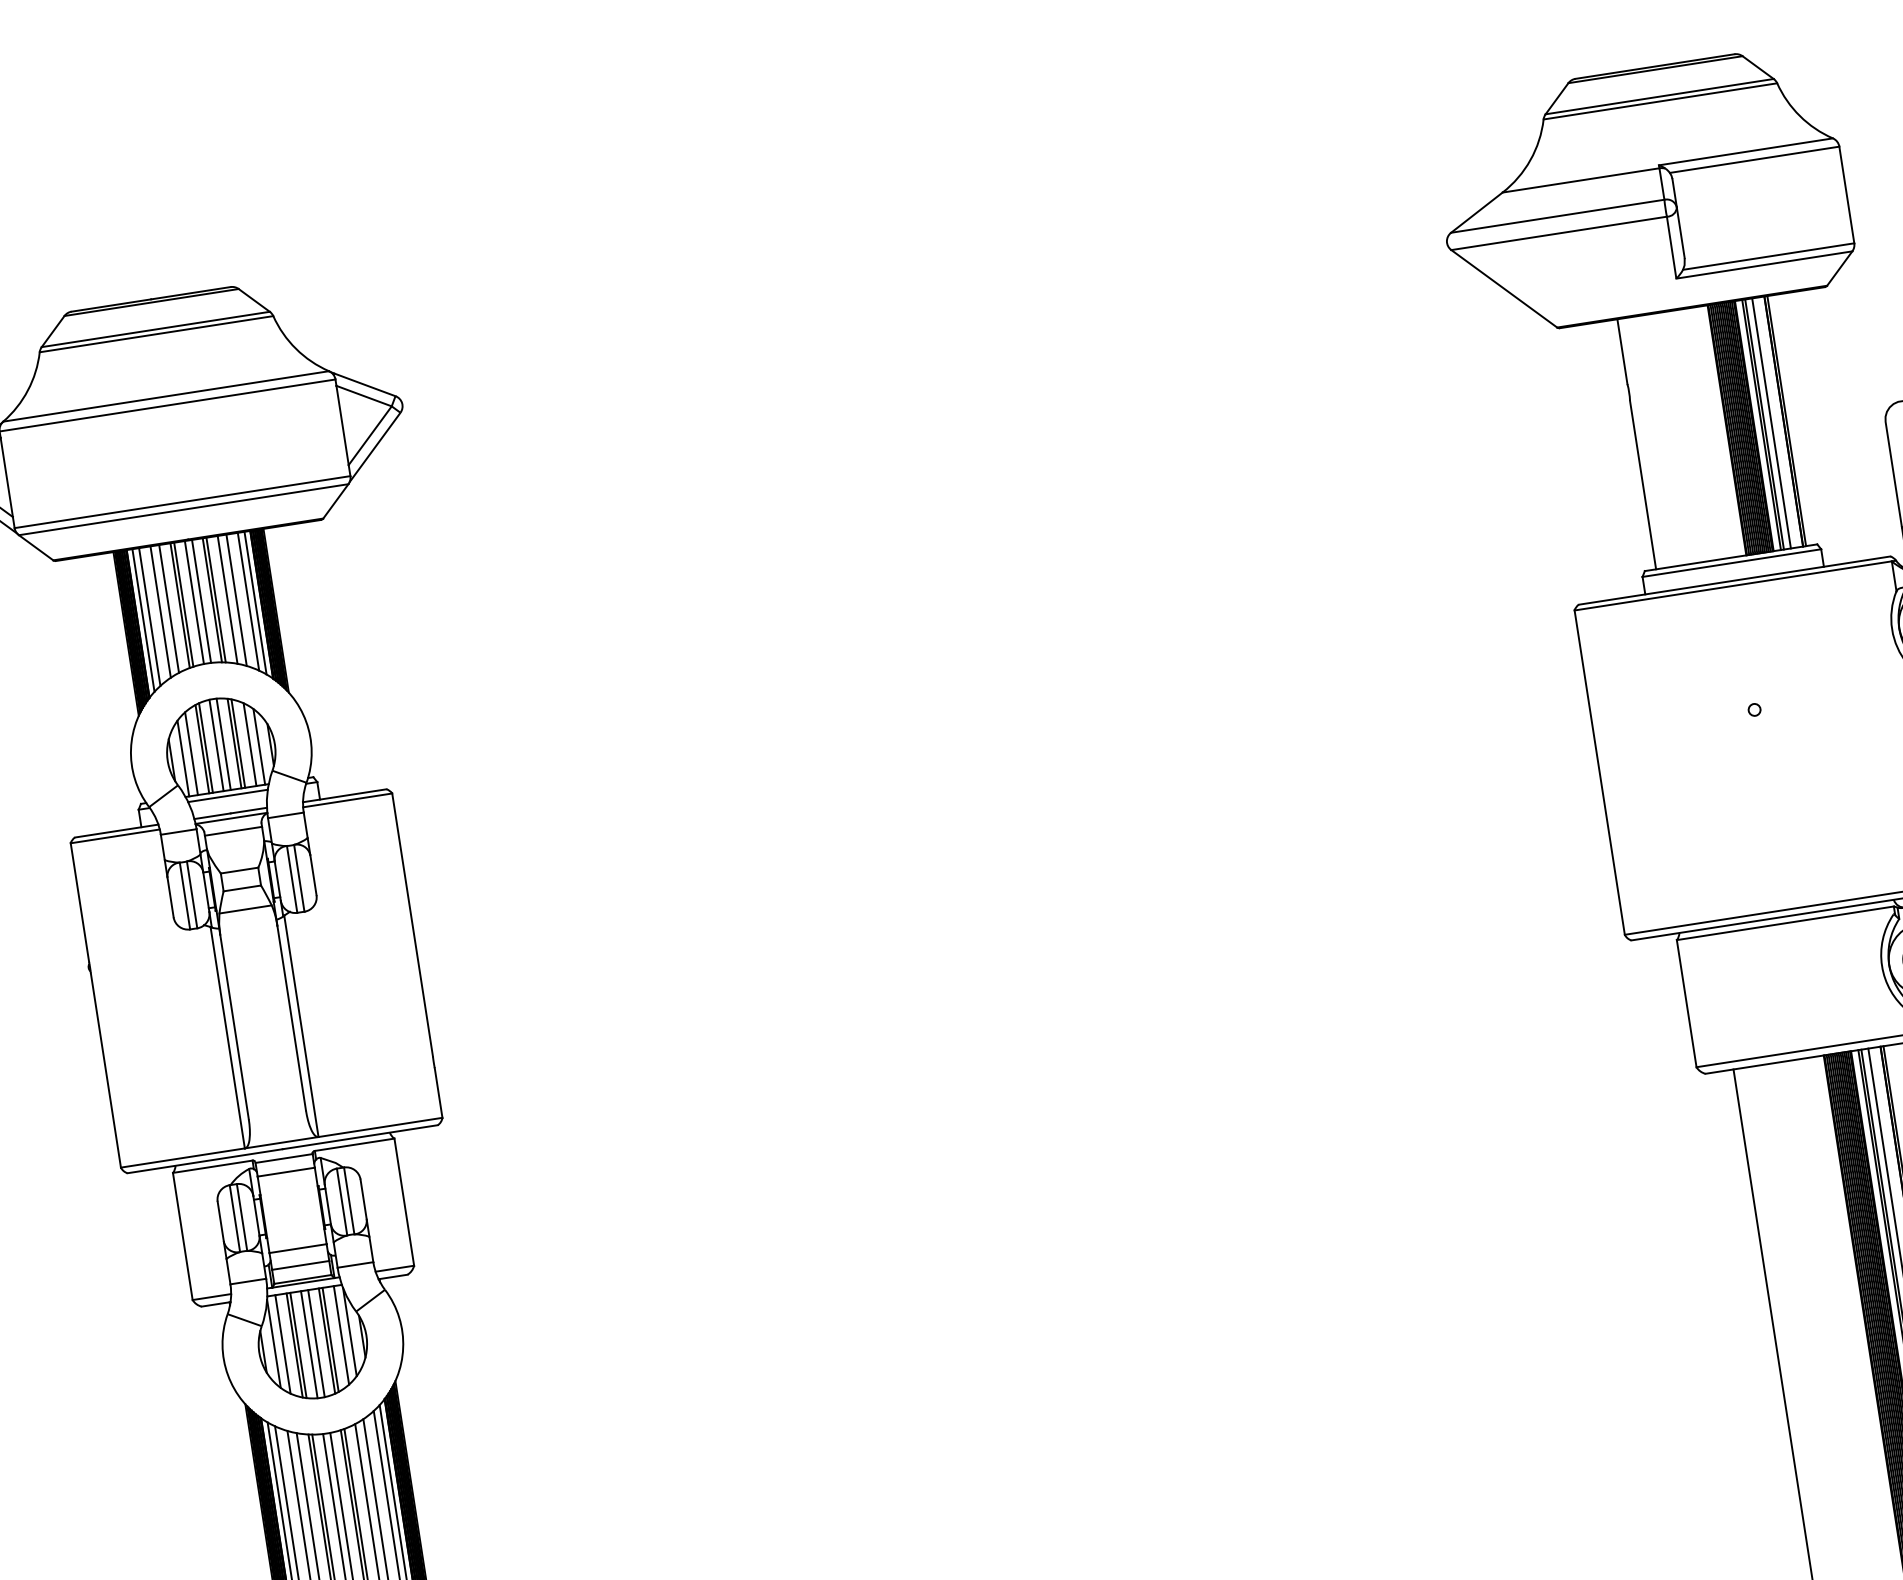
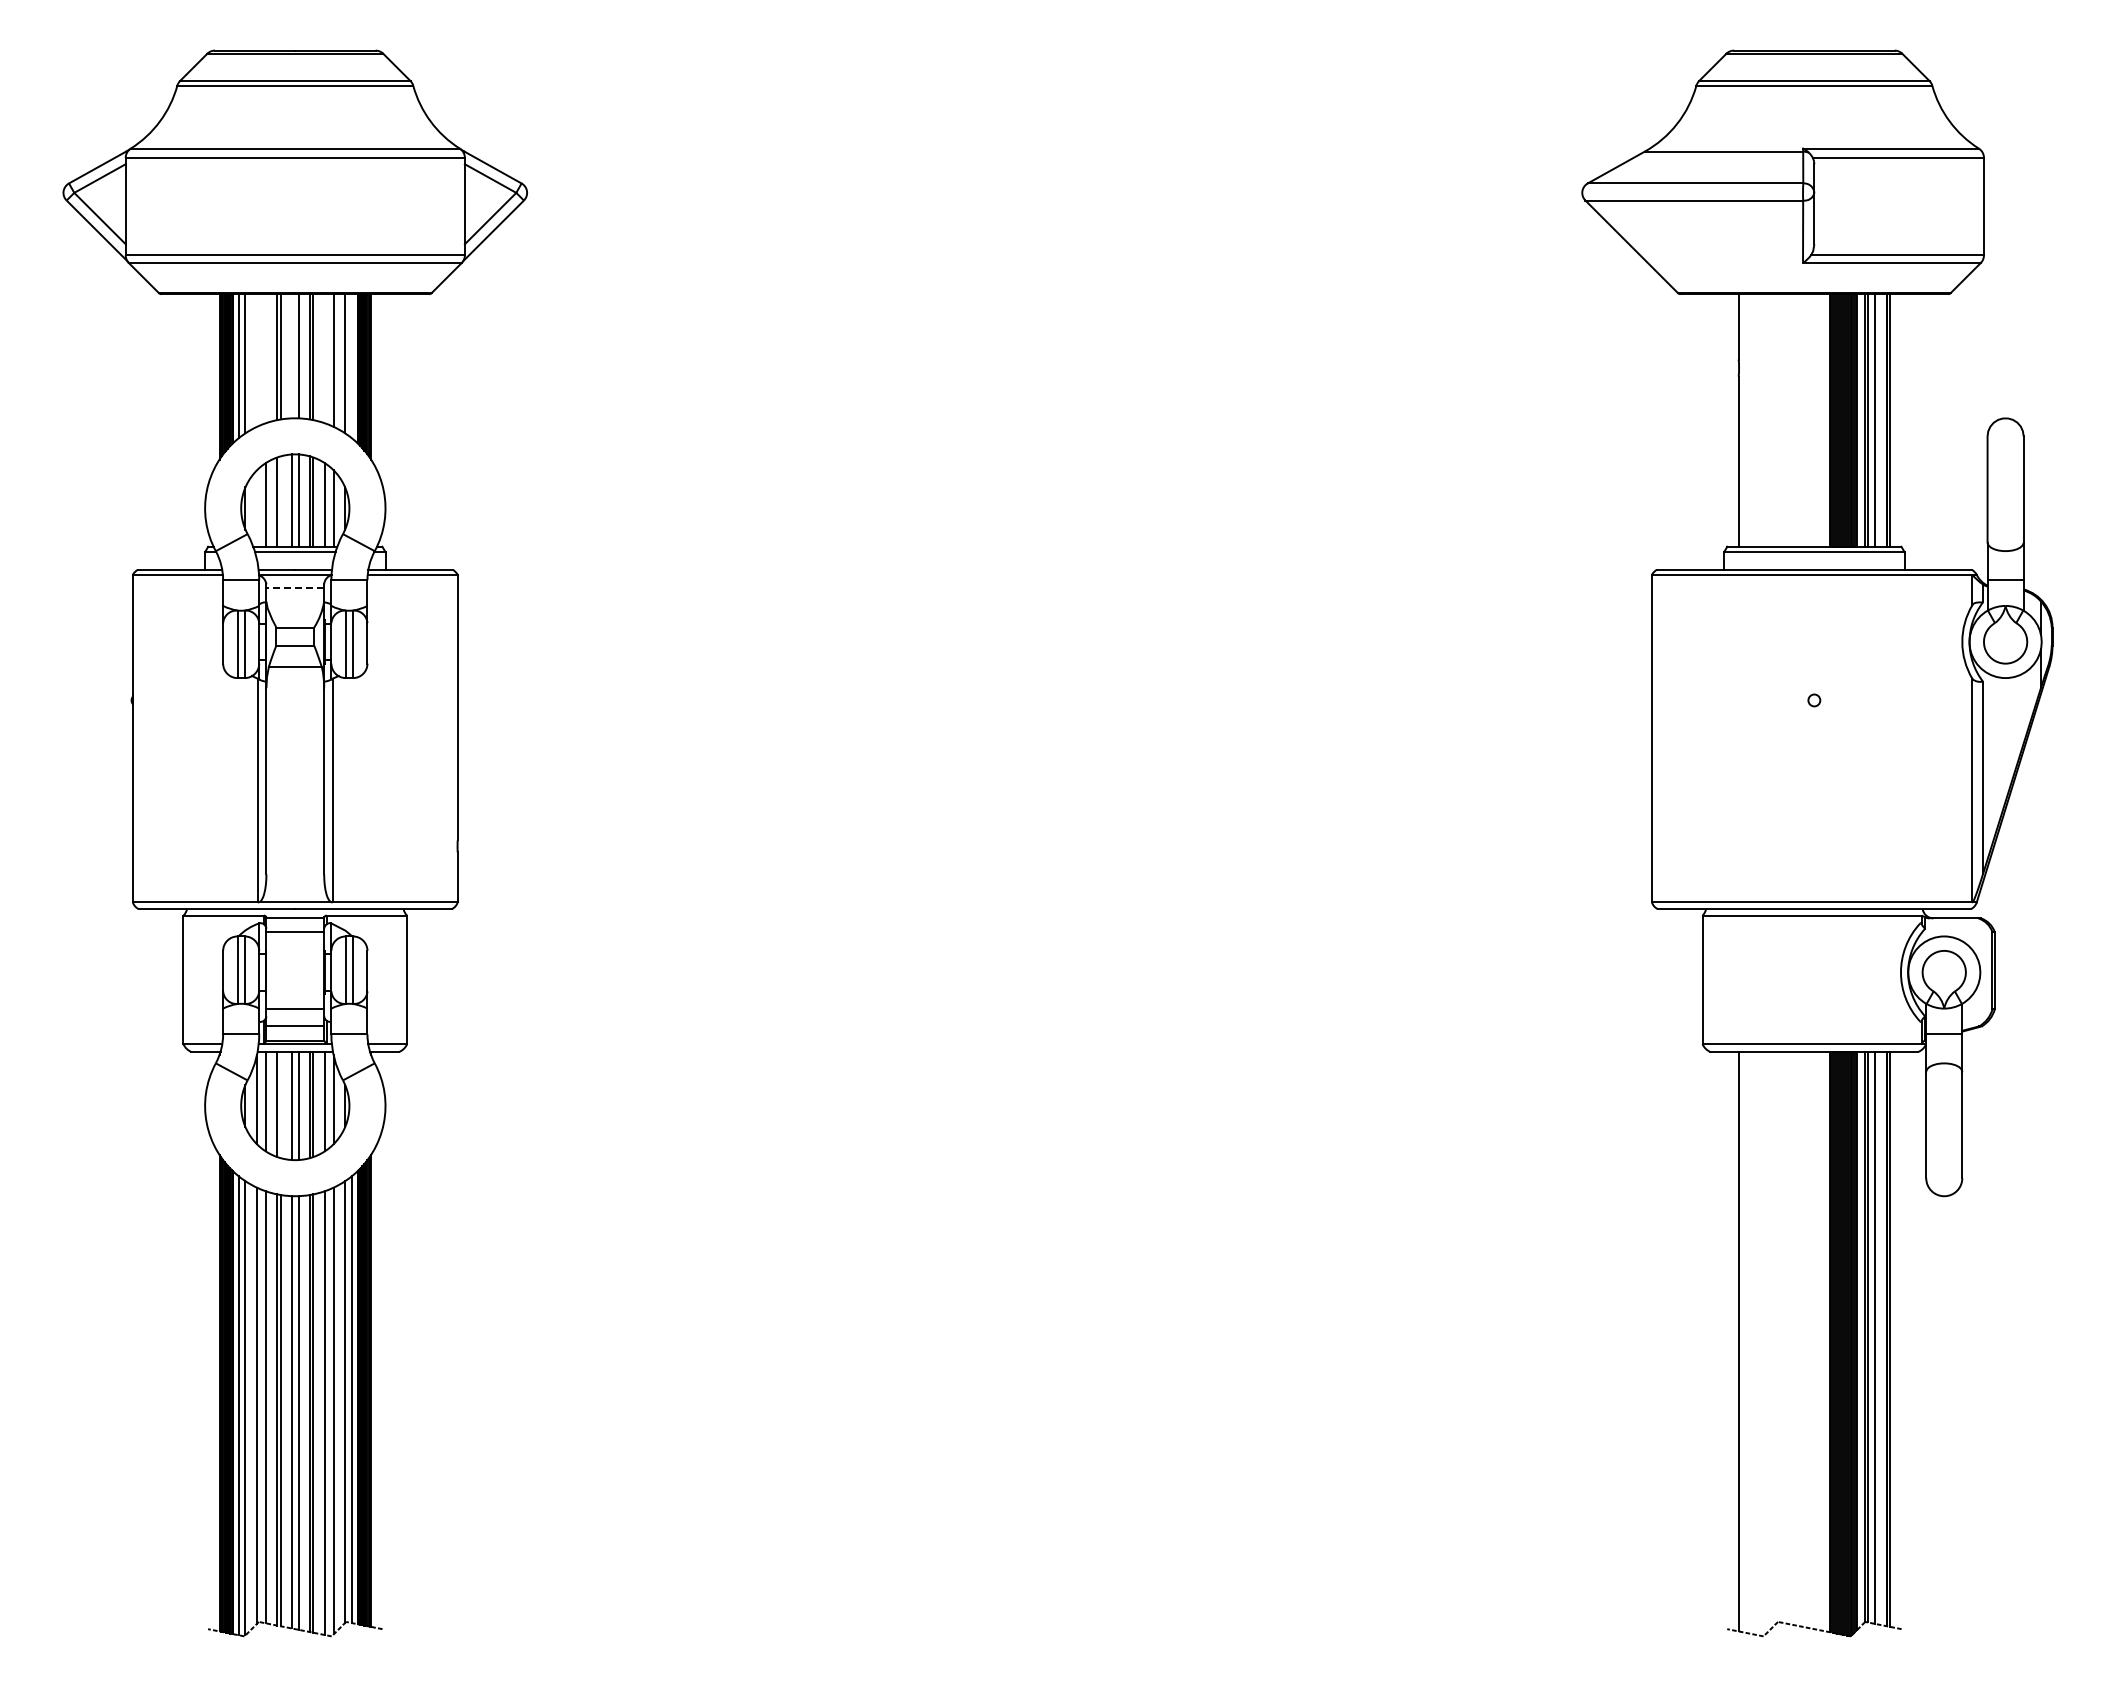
line: (227, 599) -> (324, 358), removed
line: (194, 602) -> (291, 356), removed
line: (255, 603) -> (351, 366), removed
line: (168, 608) -> (265, 358), removed
line: (160, 612) -> (256, 360), removed
line: (205, 748) -> (280, 501), removed
line: (182, 758) -> (256, 508), removed
line: (233, 830) -> (295, 587), solid -> dashed
line: (298, 1345) -> (280, 1104), removed

